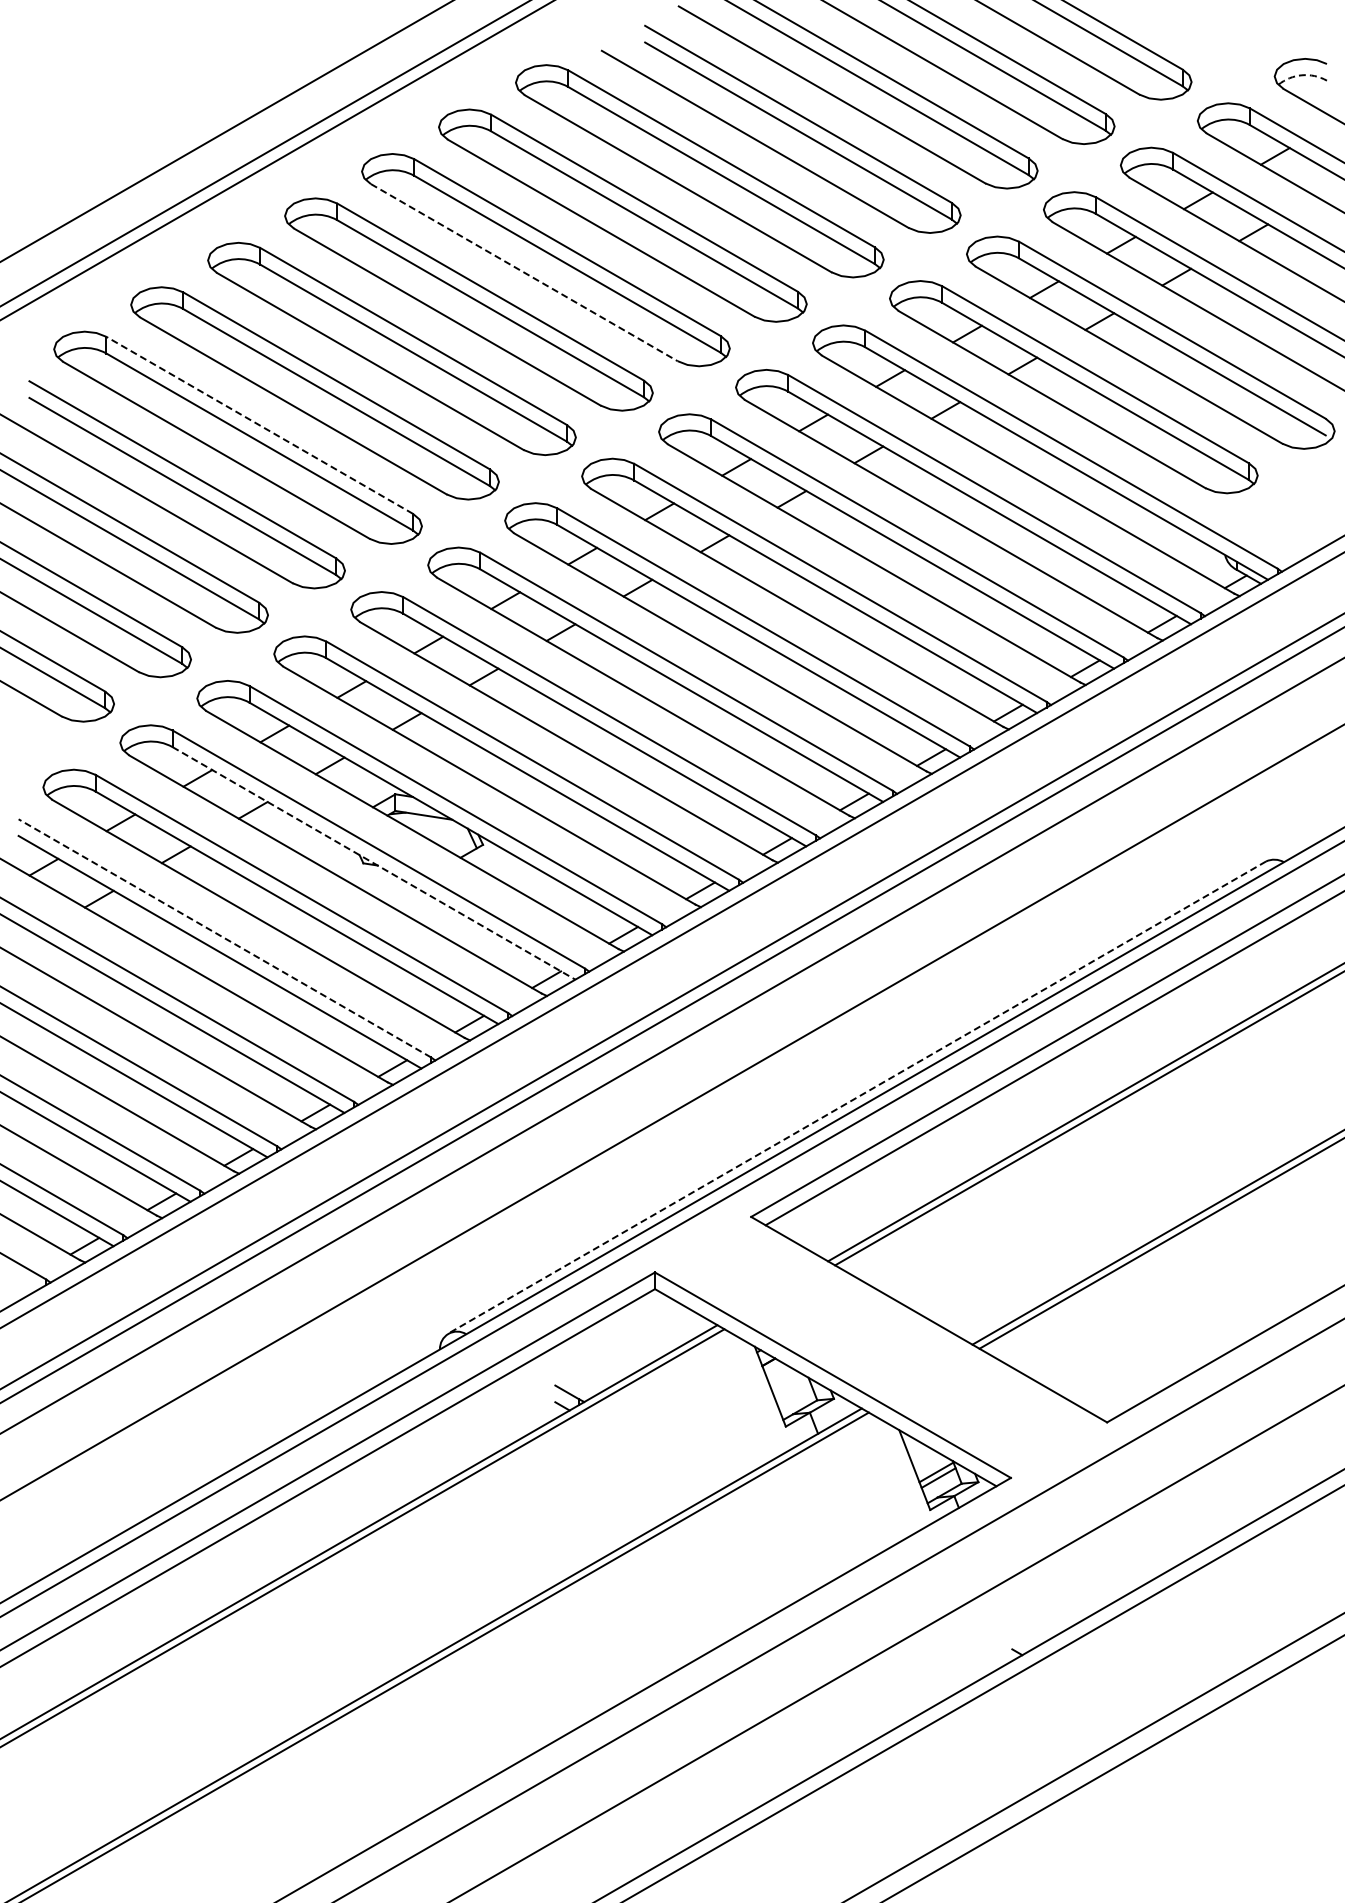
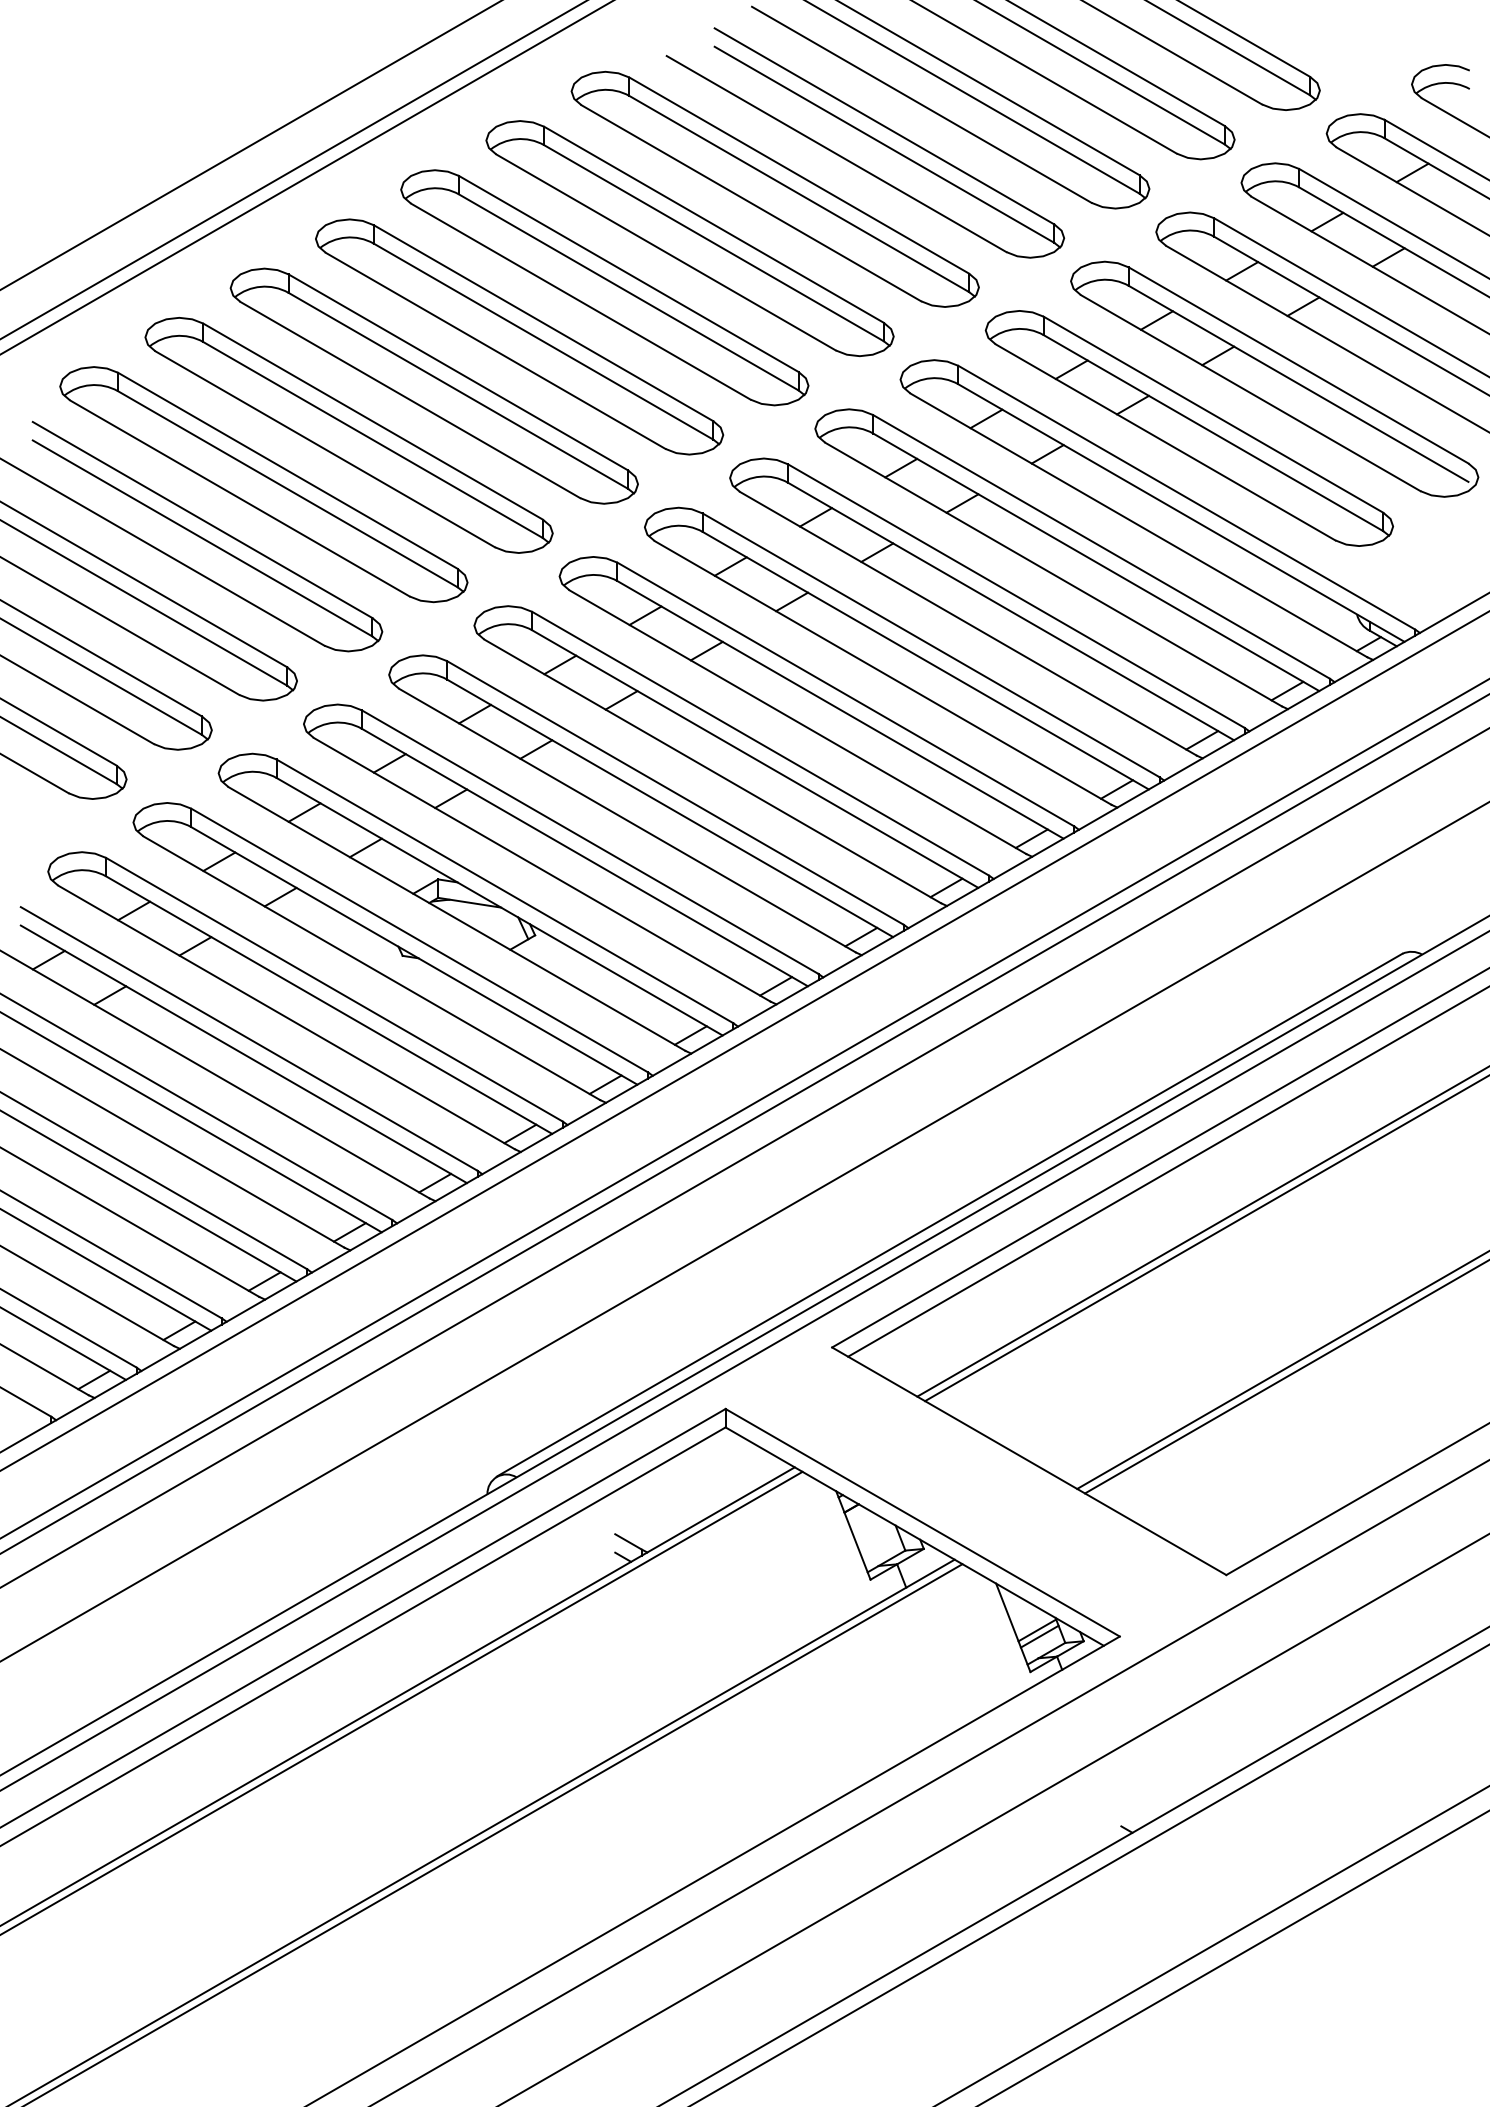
arc: (1302, 75) -> (1442, 83), dashed -> solid
line: (524, 272) -> (581, 301), dashed -> solid
line: (259, 425) -> (287, 470), dashed -> solid
line: (373, 863) -> (413, 956), dashed -> solid
line: (224, 938) -> (248, 1039), dashed -> solid
line: (856, 1097) -> (948, 1215), dashed -> solid

